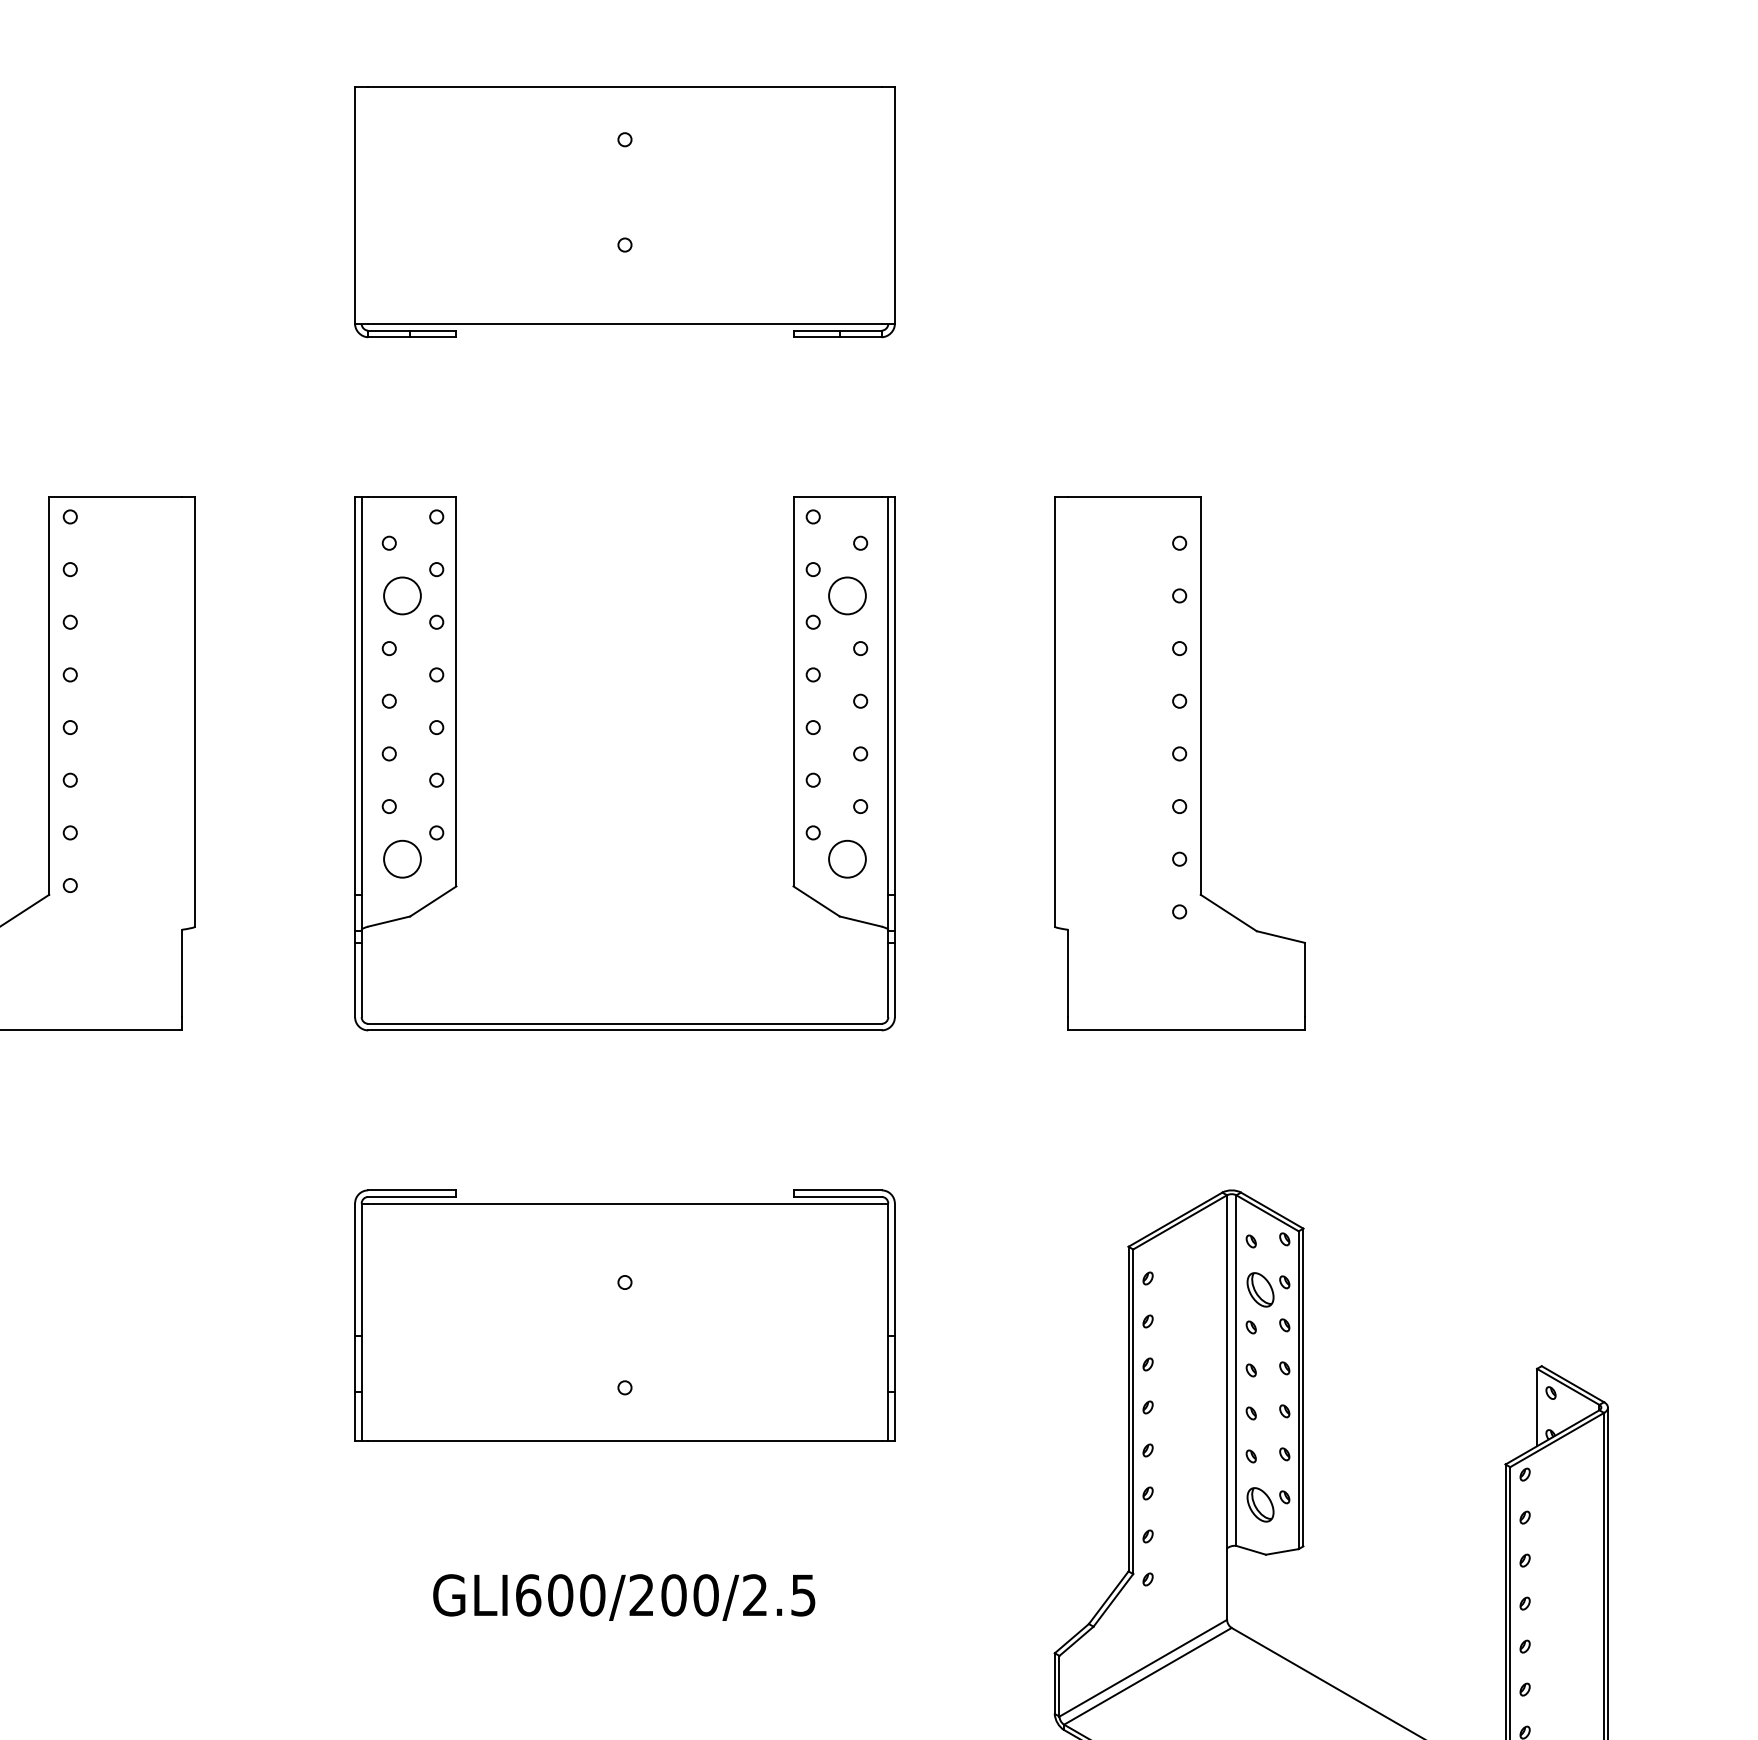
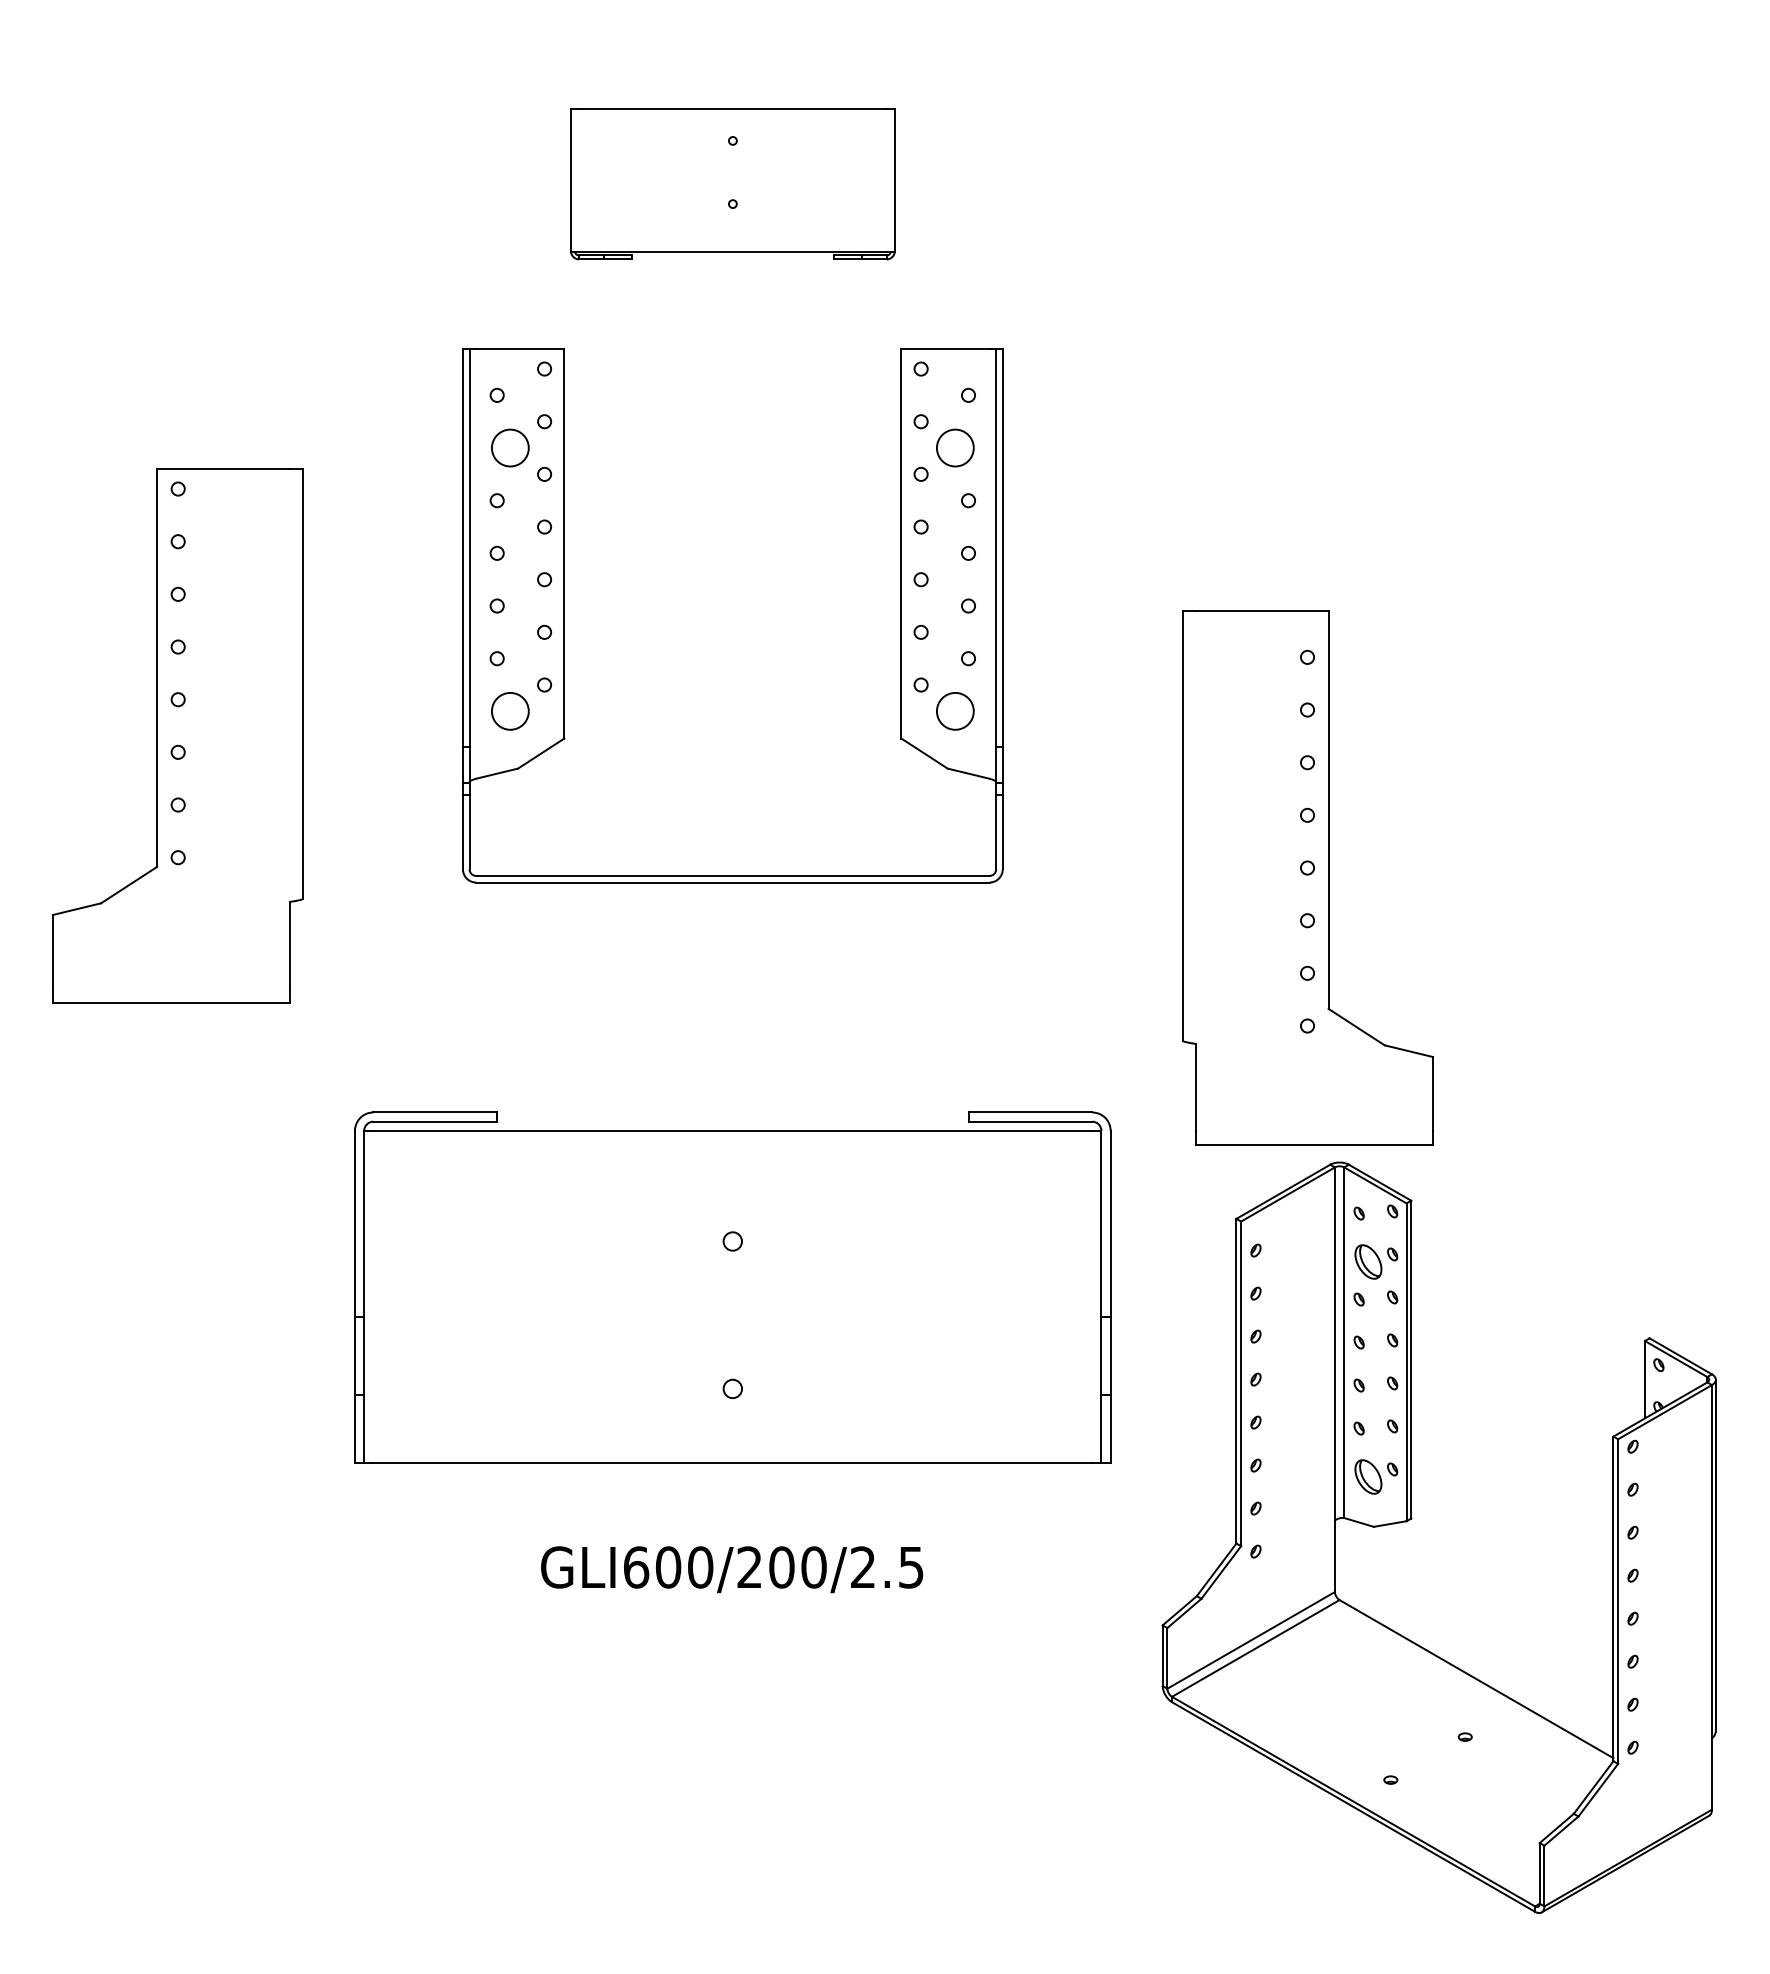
part: (624, 212) -> (732, 184), size x0.6
part: (456, 763) -> (564, 615), moved
part: (1179, 763) -> (1307, 877), moved
part: (624, 1315) -> (732, 1287), size x1.4

